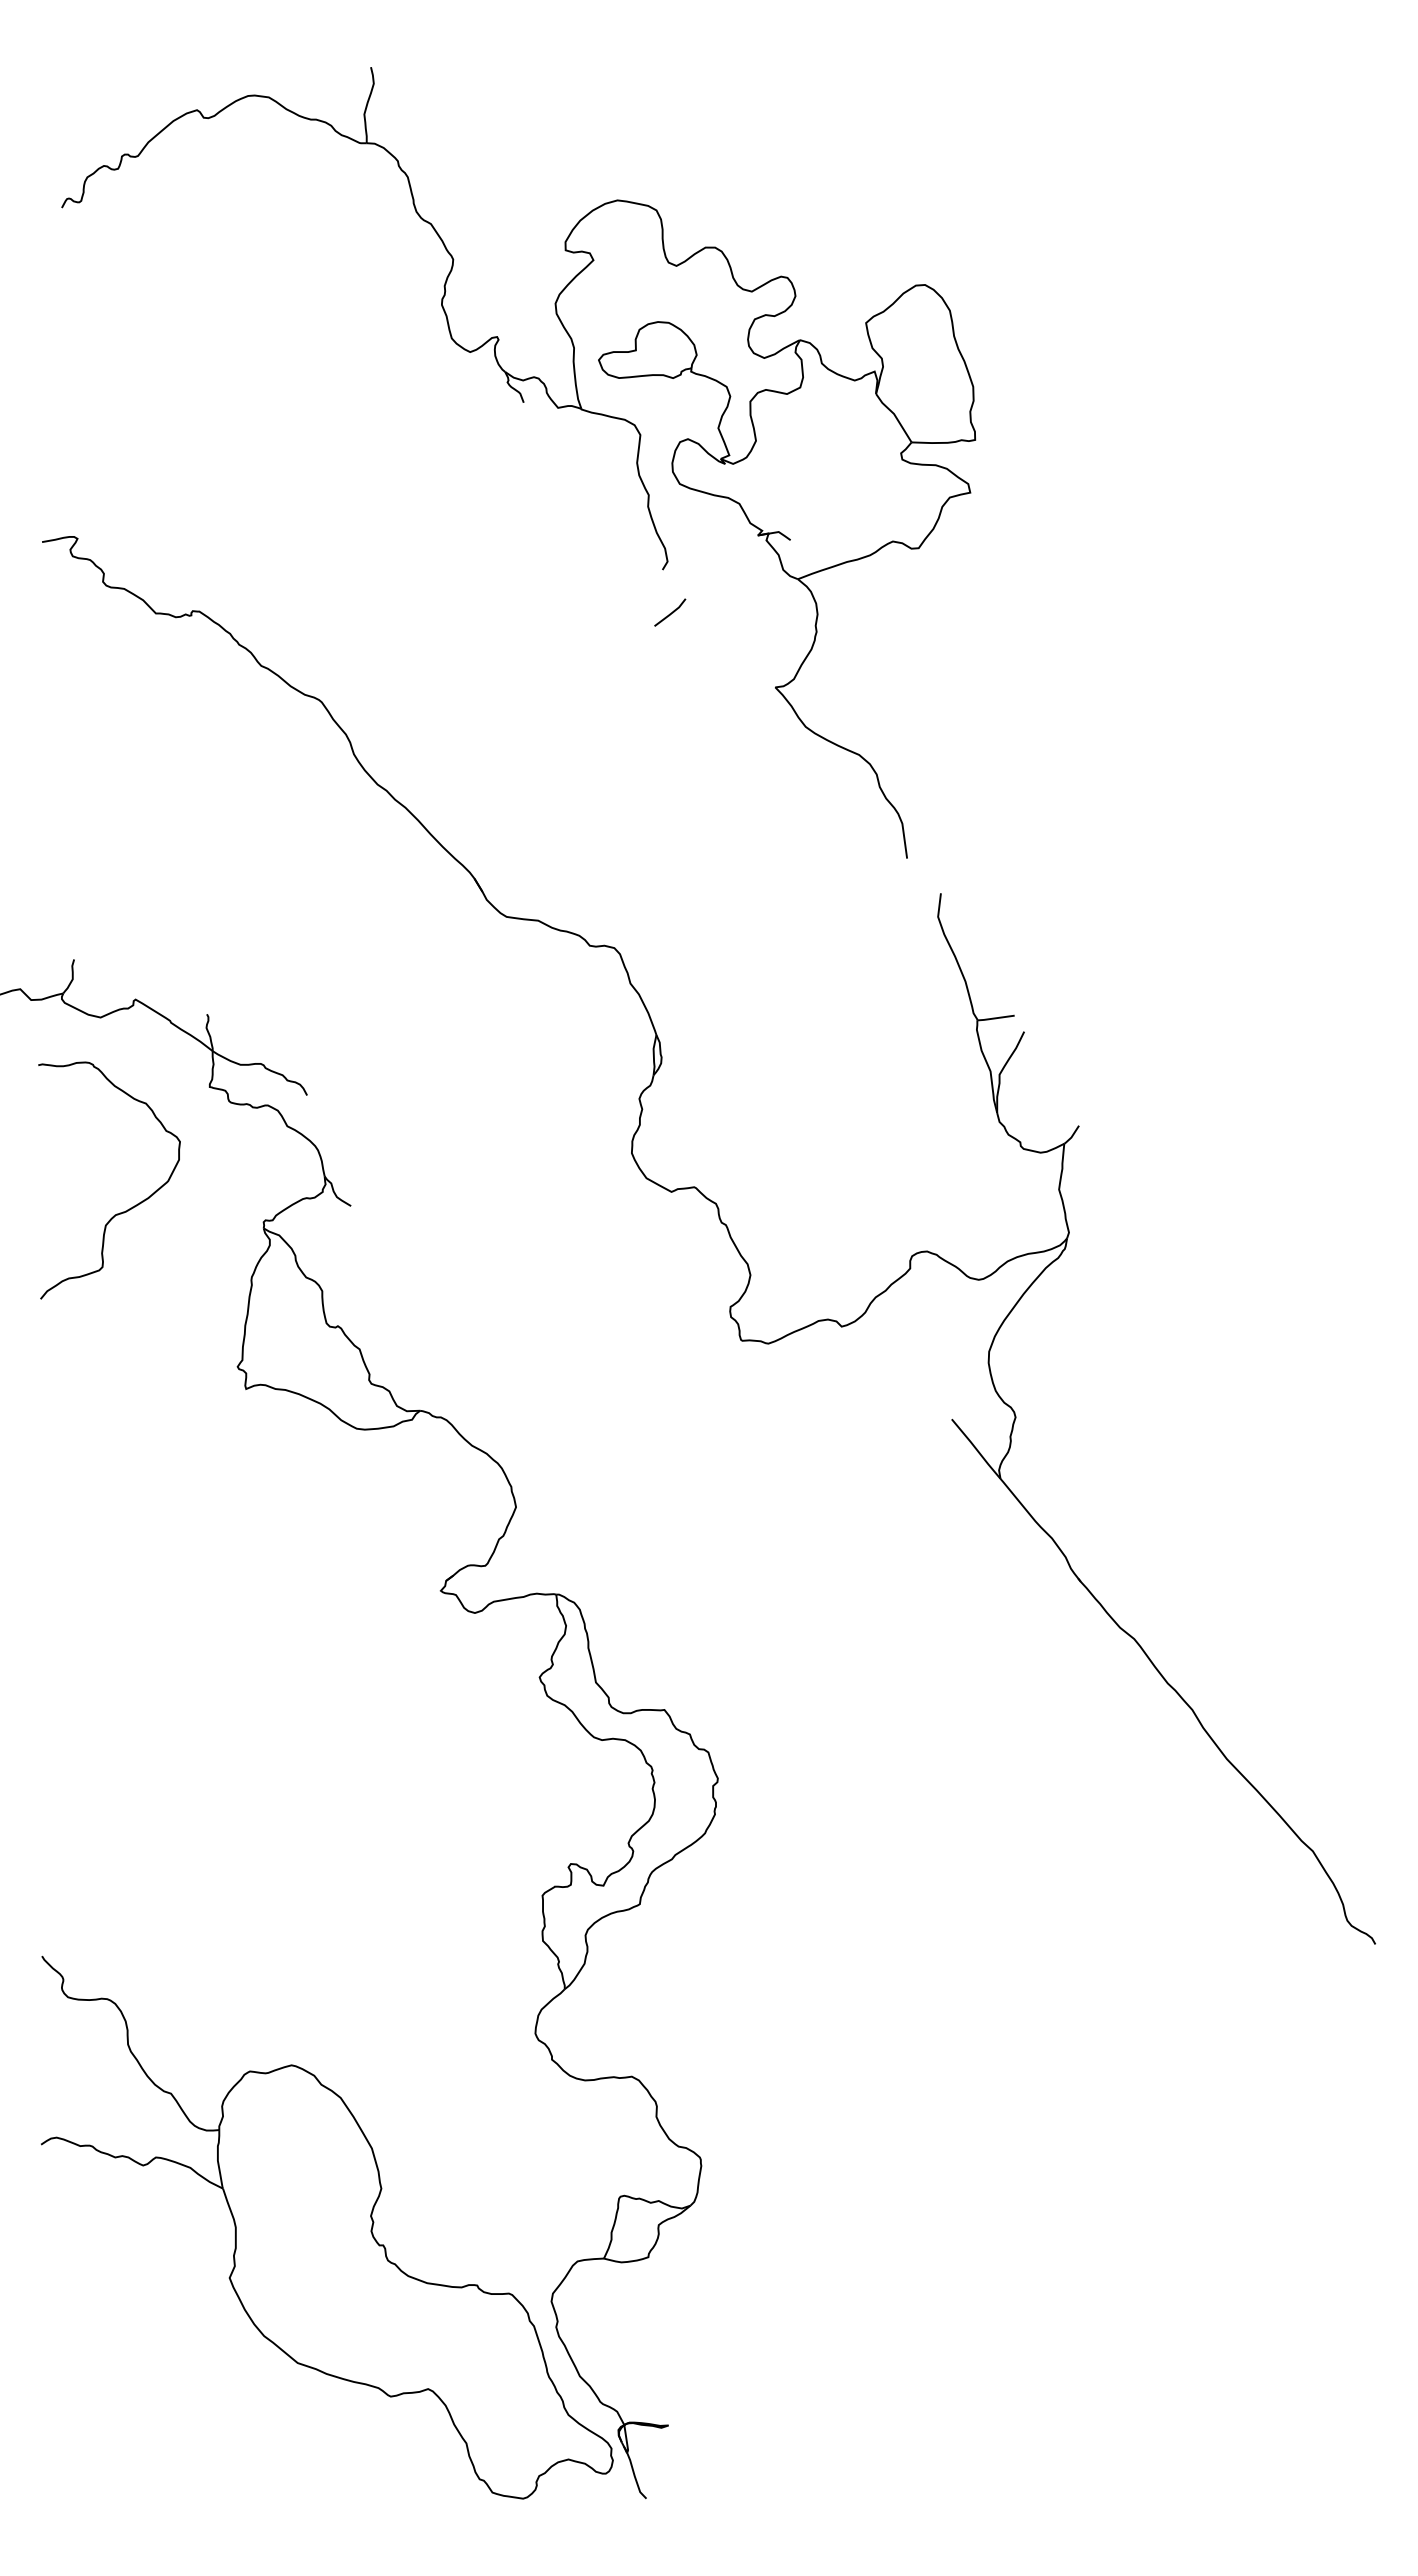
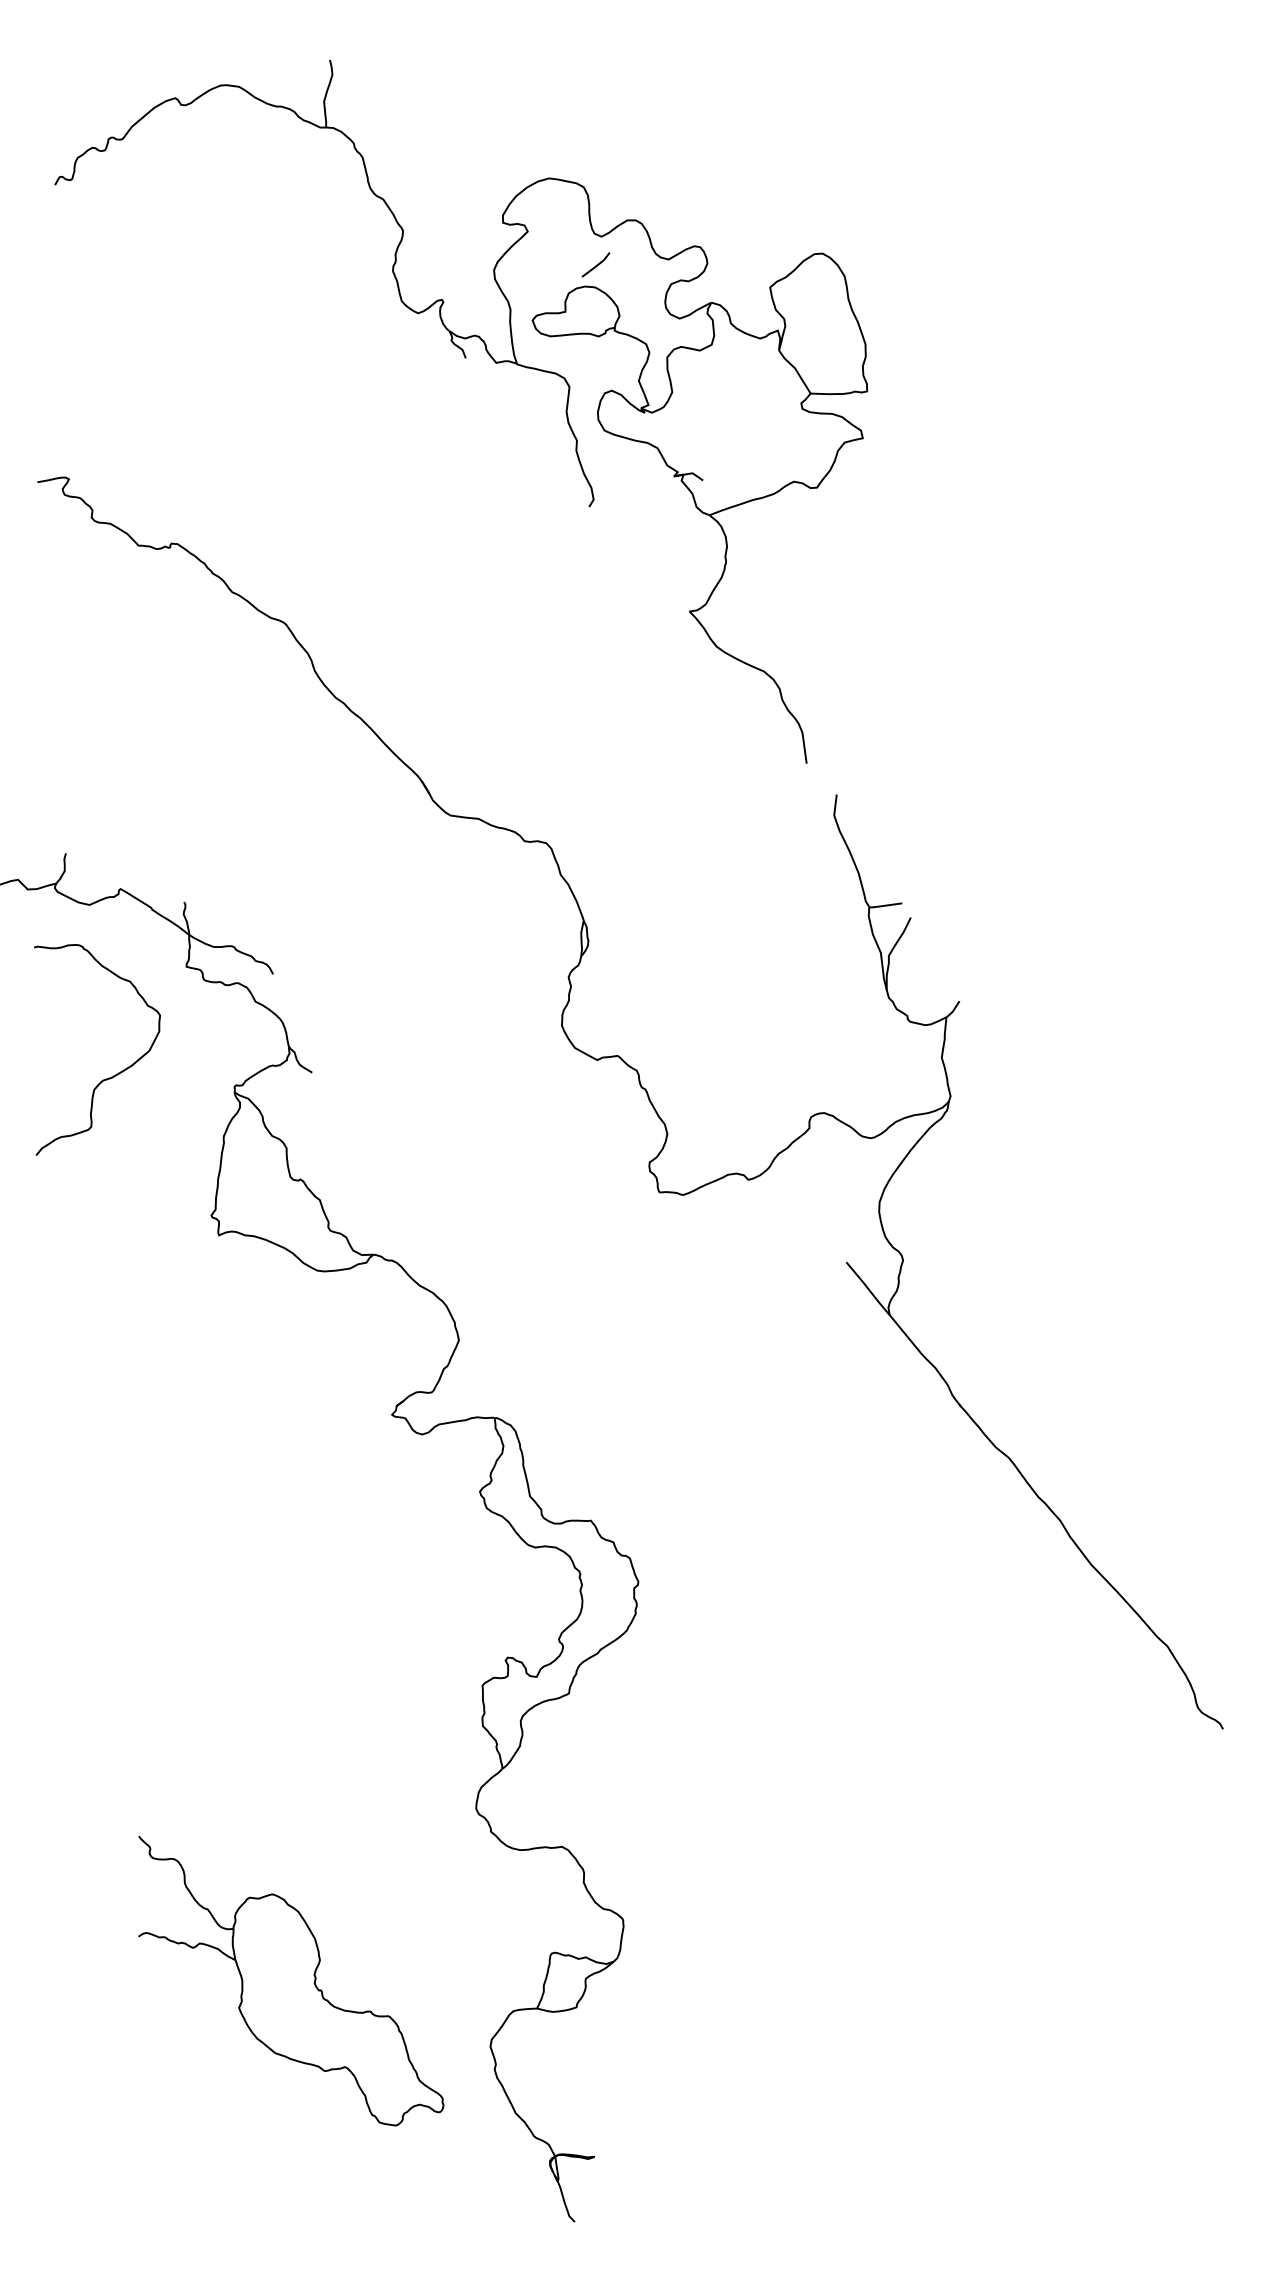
line: (671, 612) -> (597, 264), moved
part: (327, 2227) -> (291, 1980), size x0.6

